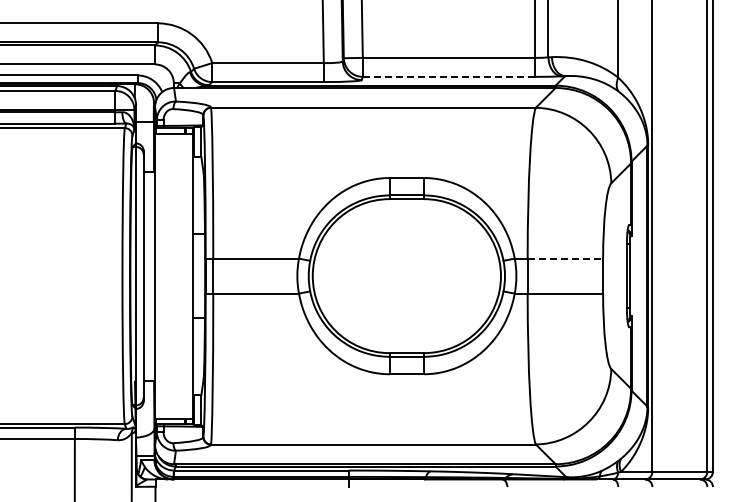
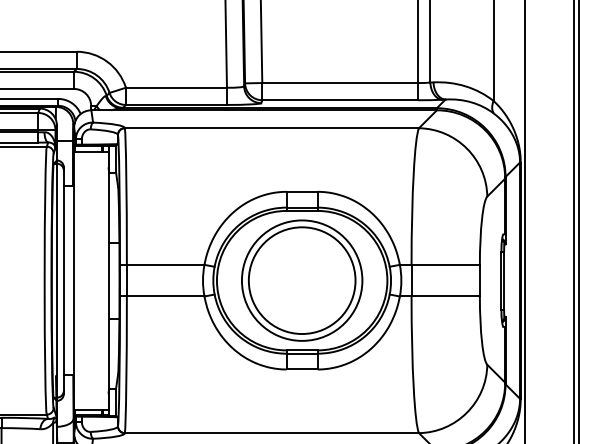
line: (448, 76) -> (339, 99), dashed -> solid
line: (565, 258) -> (445, 264), dashed -> solid
part: (406, 275) -> (301, 280), added

